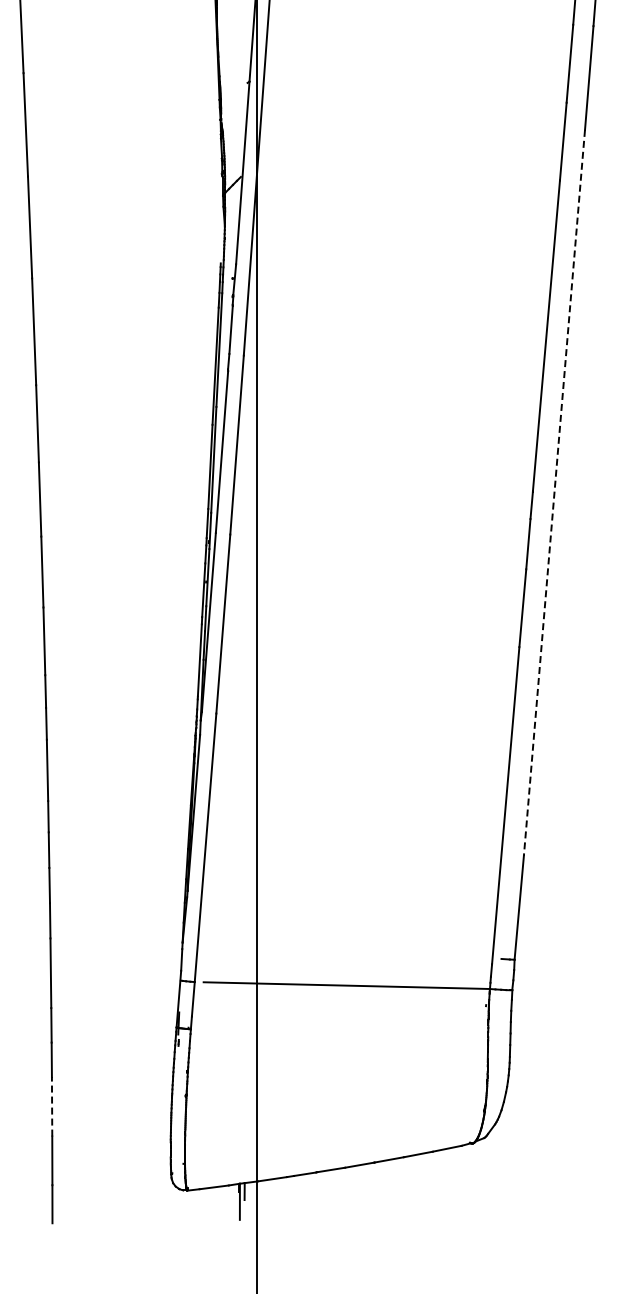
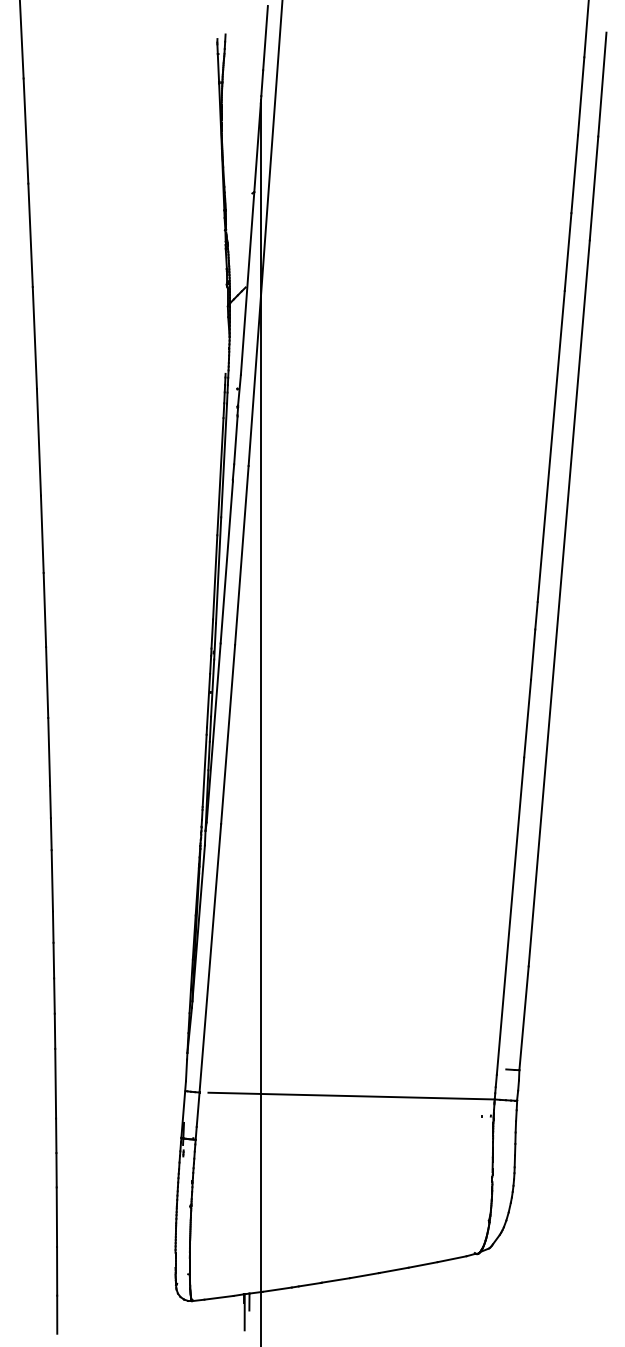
line: (554, 493) -> (559, 603), dashed -> solid
line: (51, 1107) -> (56, 1217), dashed -> solid

